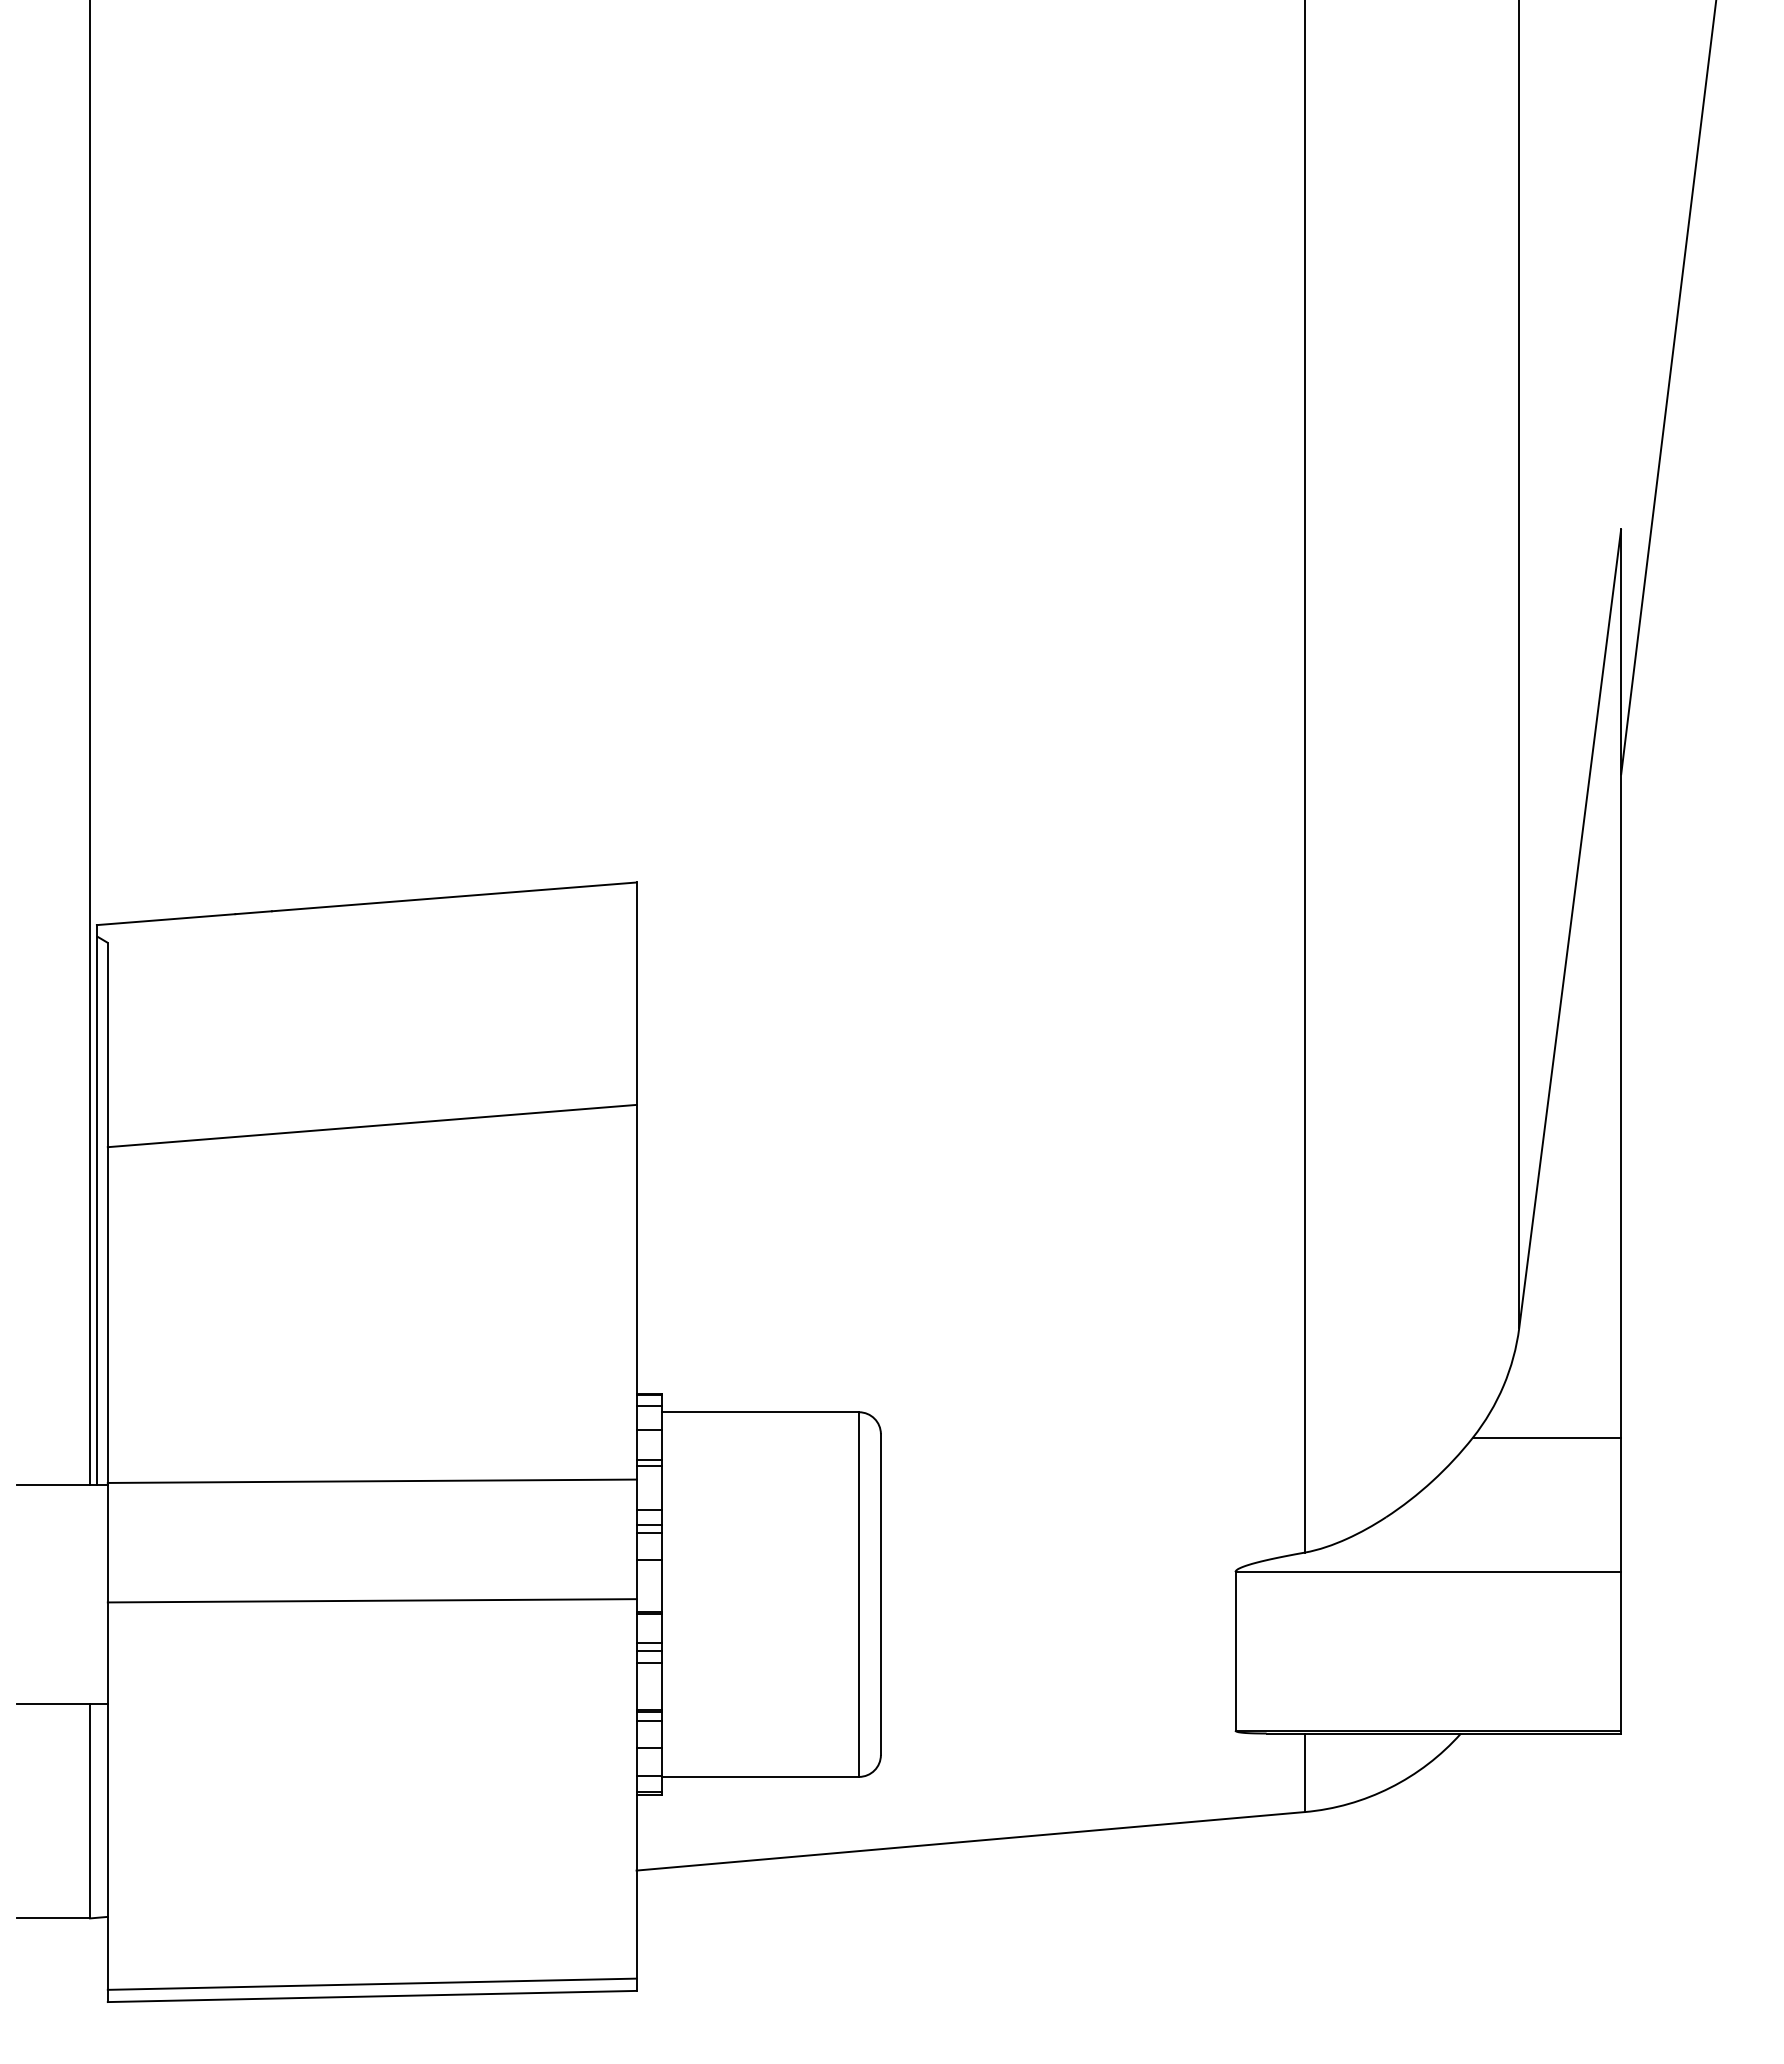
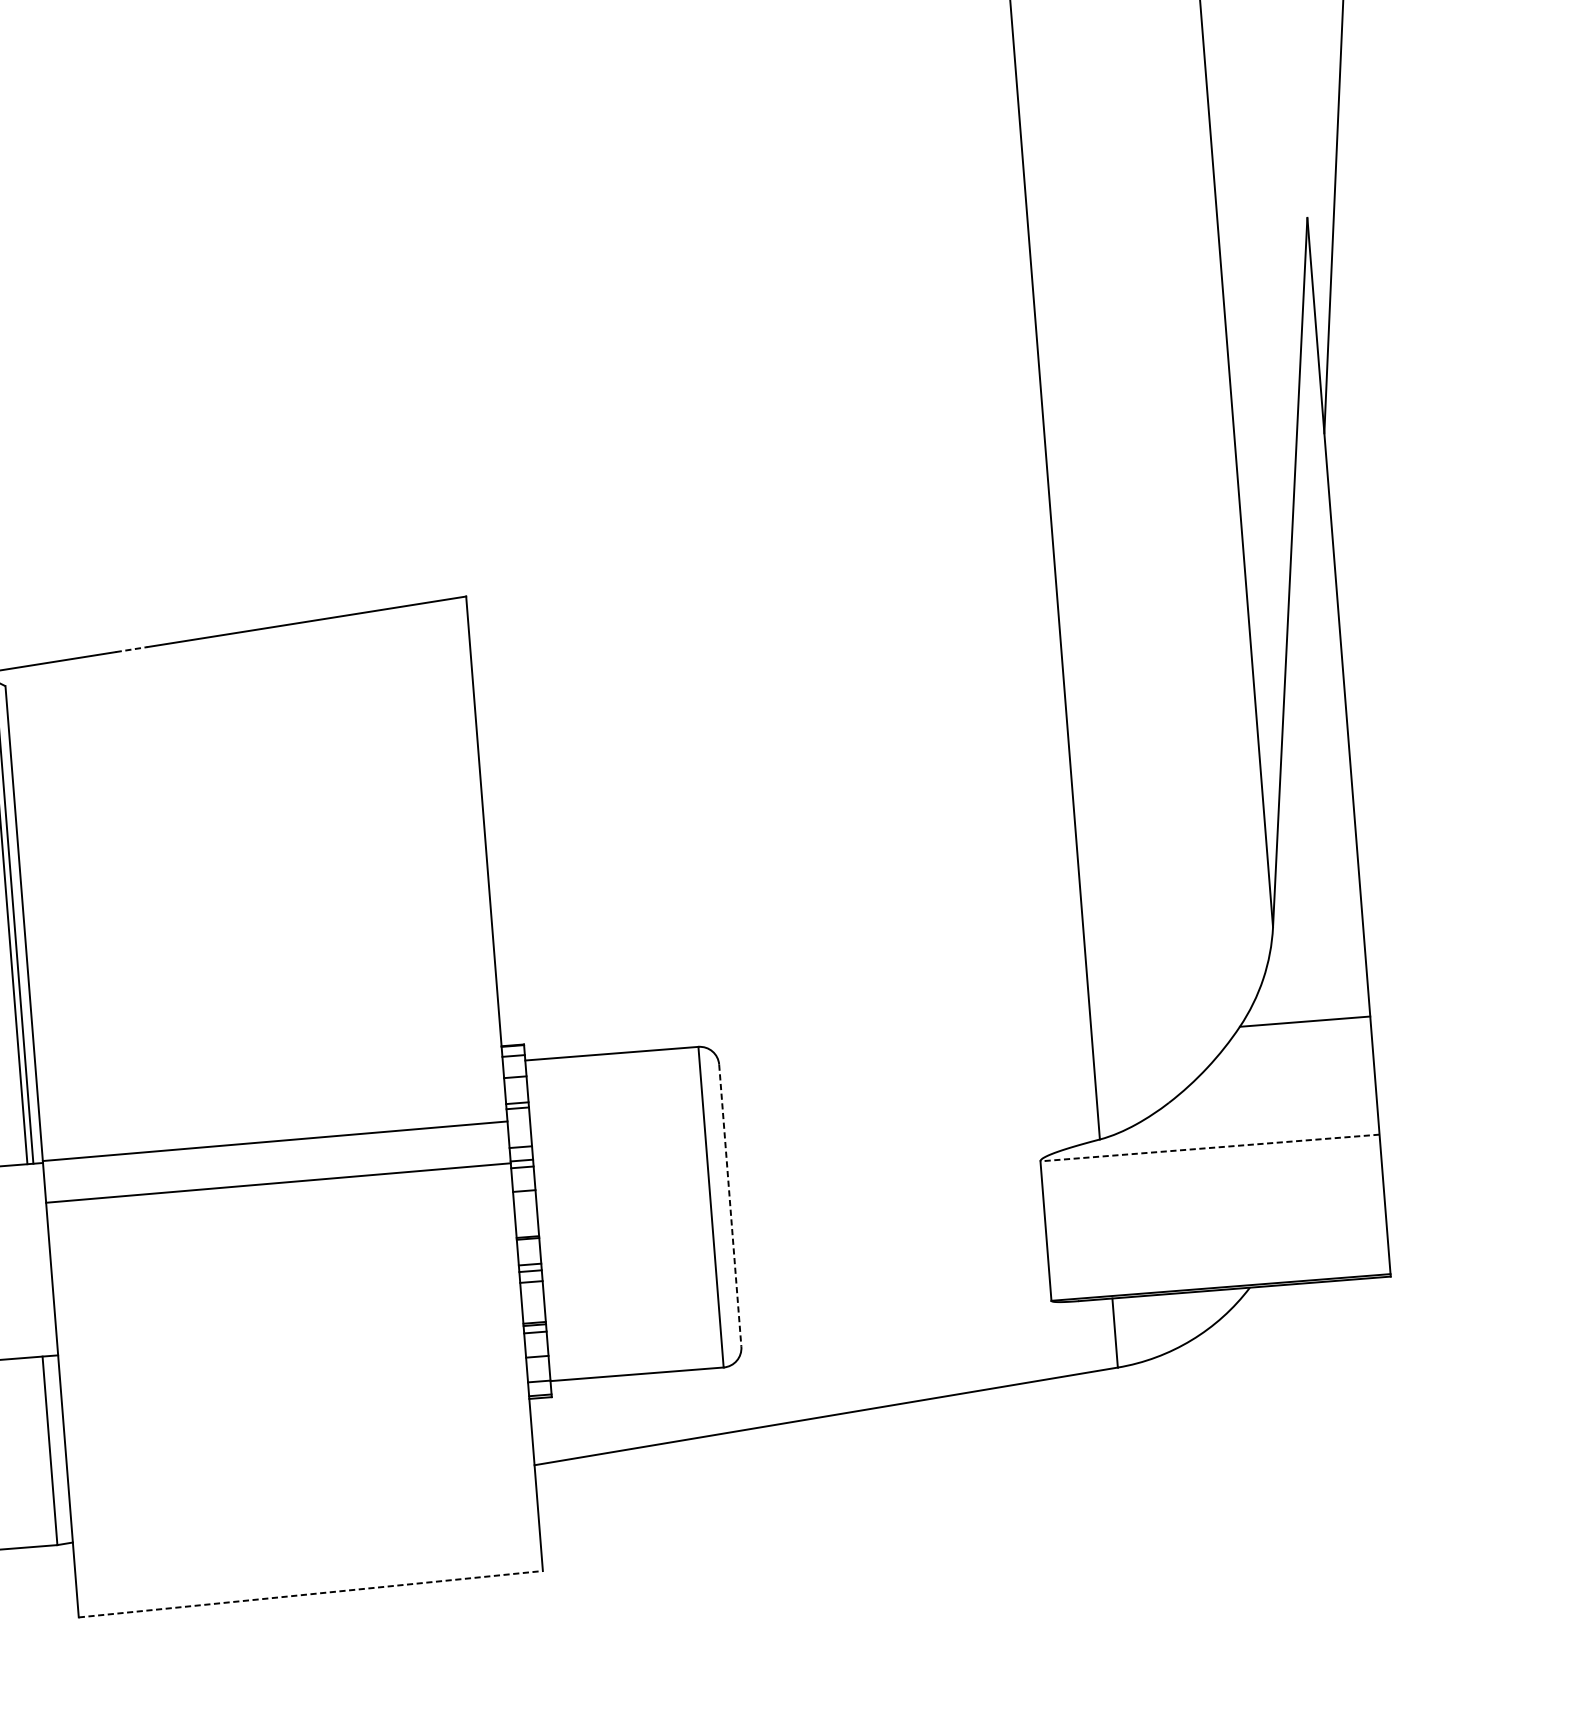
line: (254, 912) -> (132, 649), solid -> dashed
line: (371, 1125) -> (249, 828), removed
line: (1428, 1572) -> (1210, 1148), solid -> dashed
line: (880, 1595) -> (729, 1206), solid -> dashed
line: (371, 1600) -> (277, 1182), moved
line: (371, 1983) -> (309, 1582), removed
line: (372, 1996) -> (311, 1594), solid -> dashed

